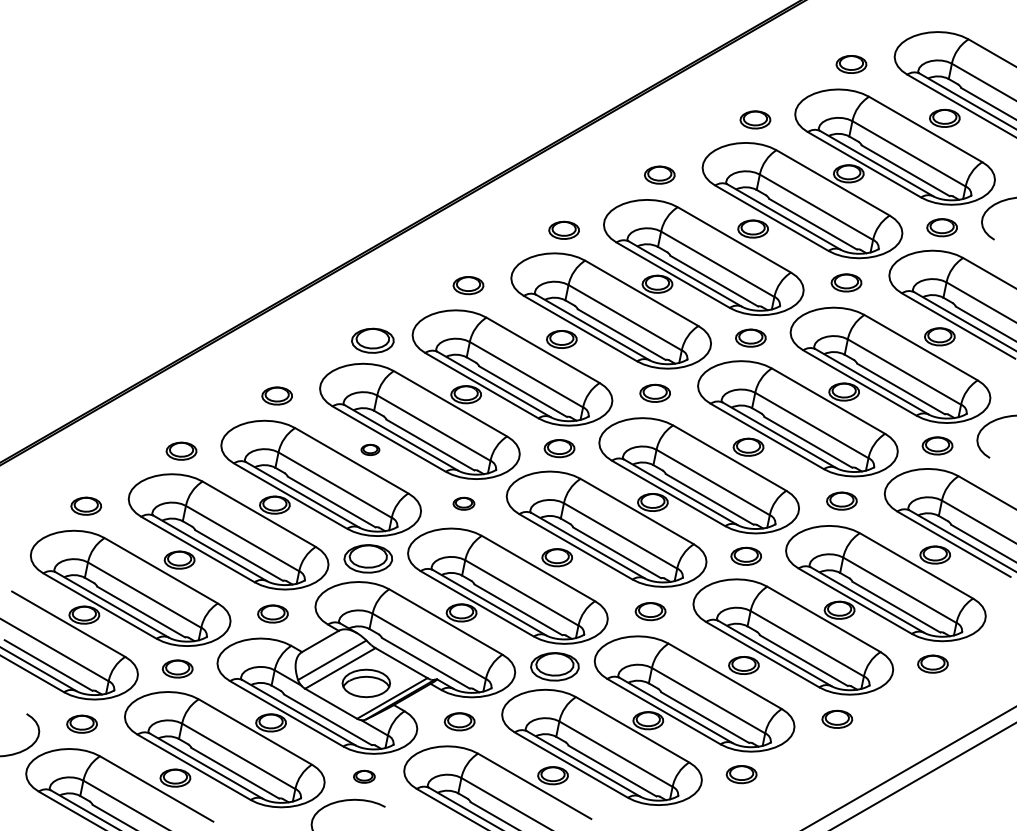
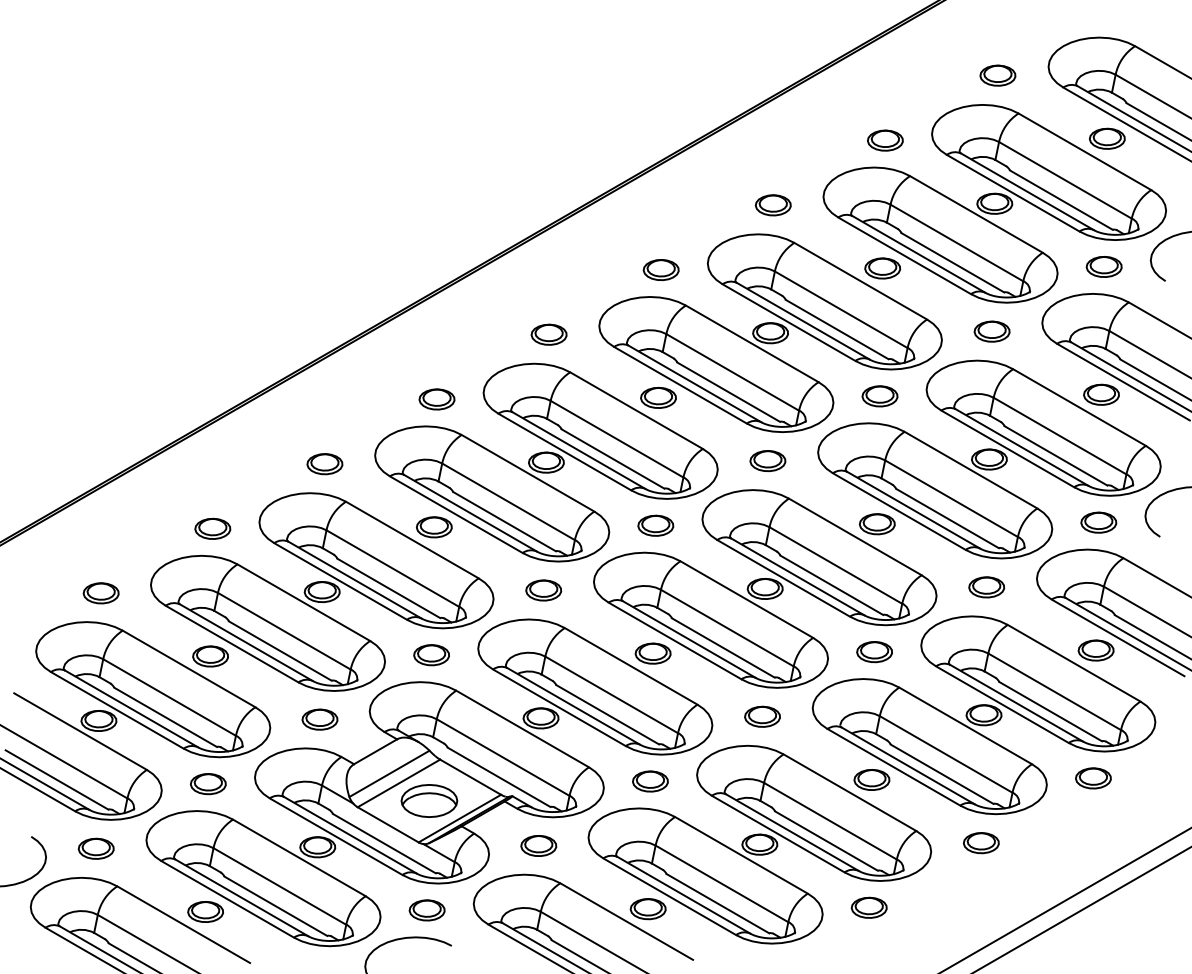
part: (372, 340) -> (436, 399), size x0.71
part: (369, 450) -> (433, 527), size x1.67
part: (463, 503) -> (543, 590), size x1.43
part: (368, 559) -> (431, 655), size x0.62
part: (555, 666) -> (650, 781), size x0.62
part: (363, 776) -> (426, 910), size x1.43

